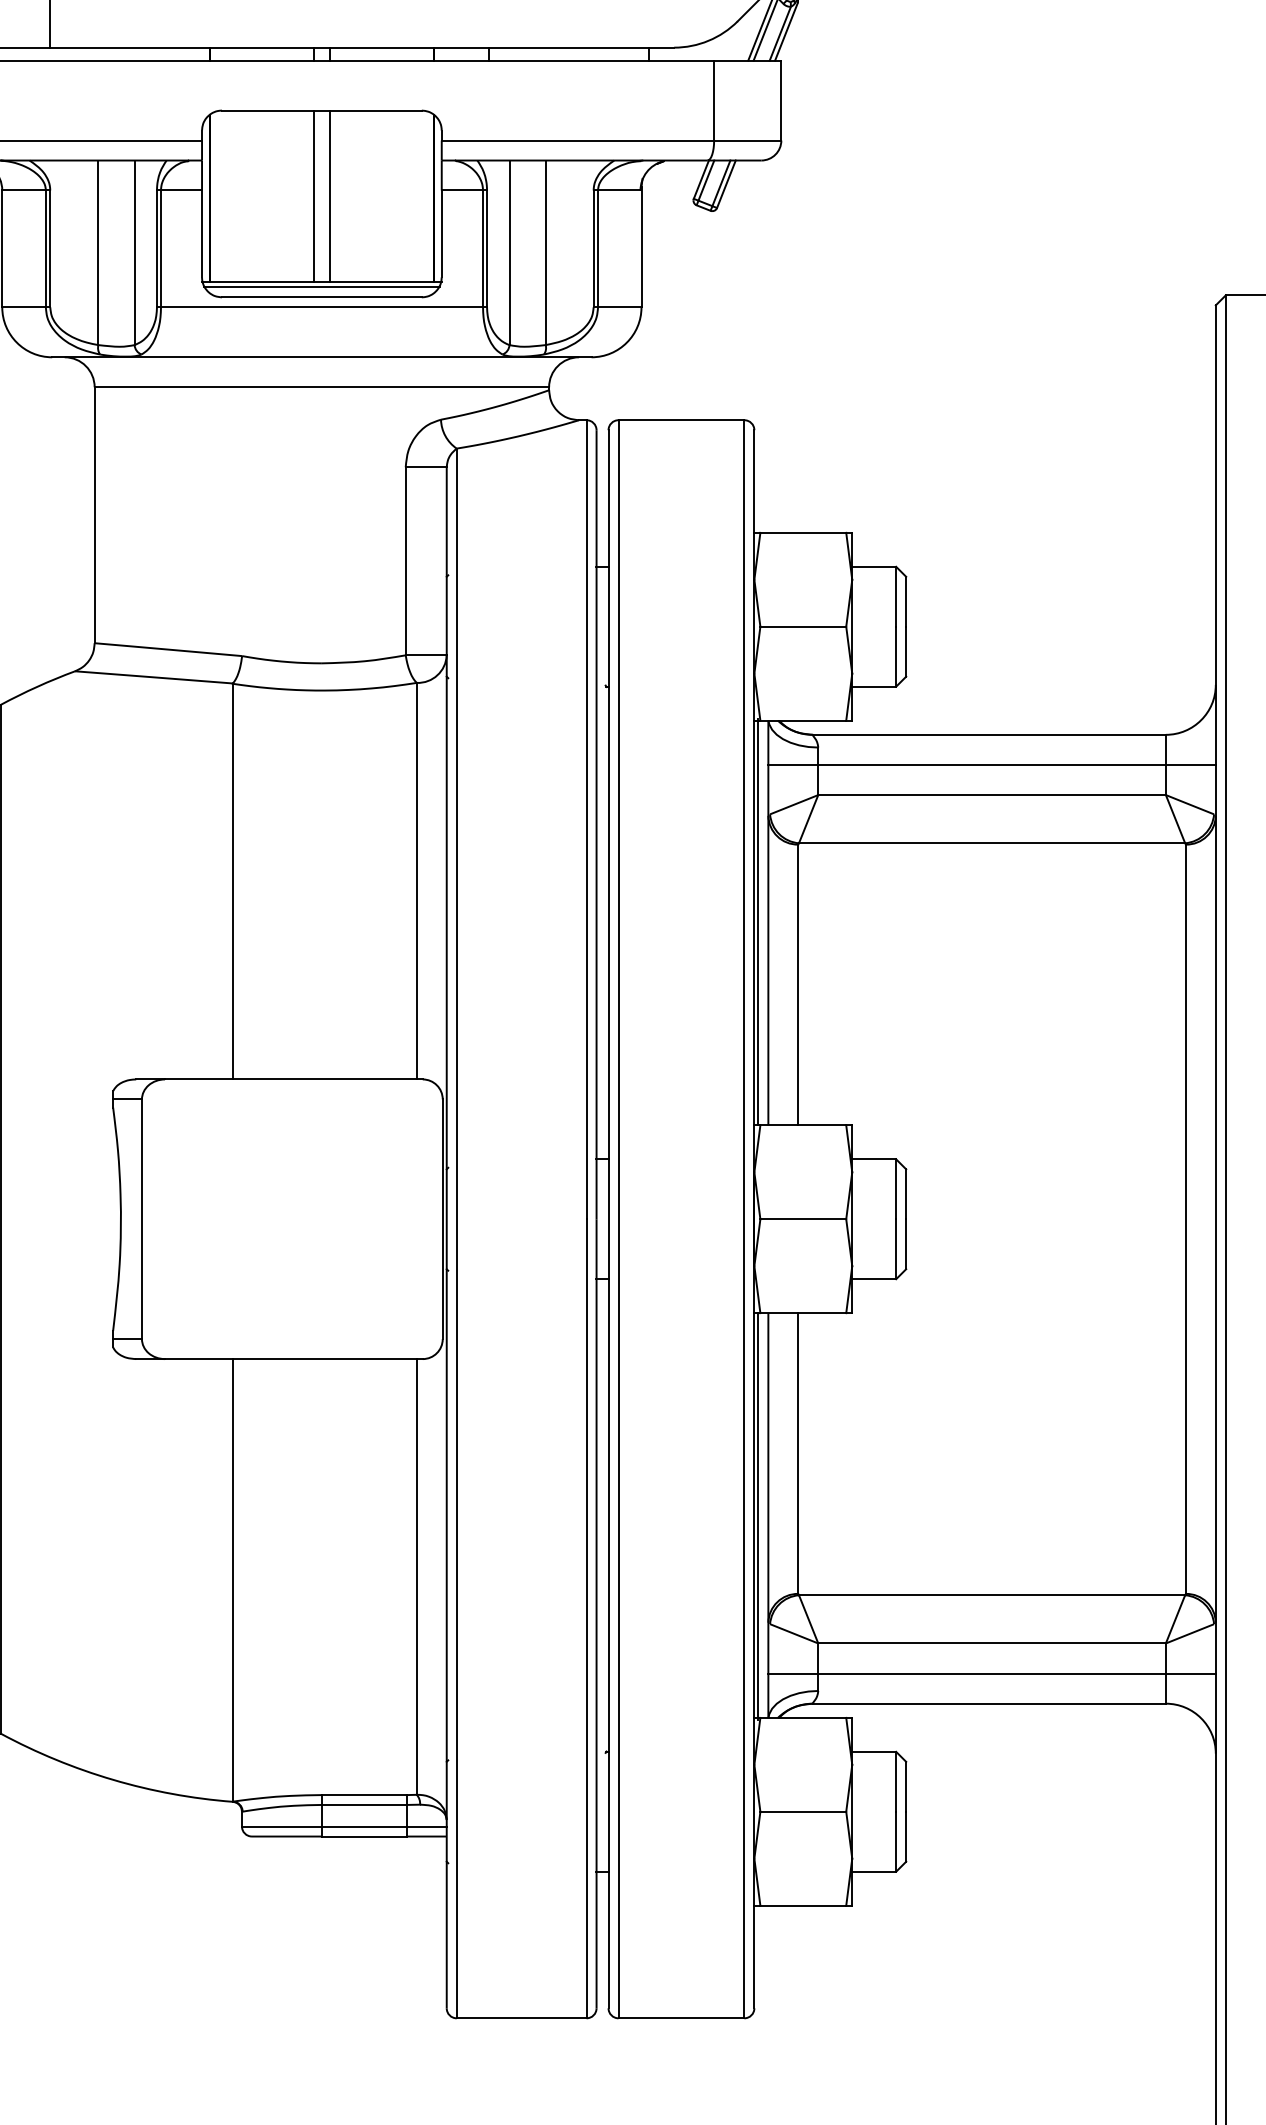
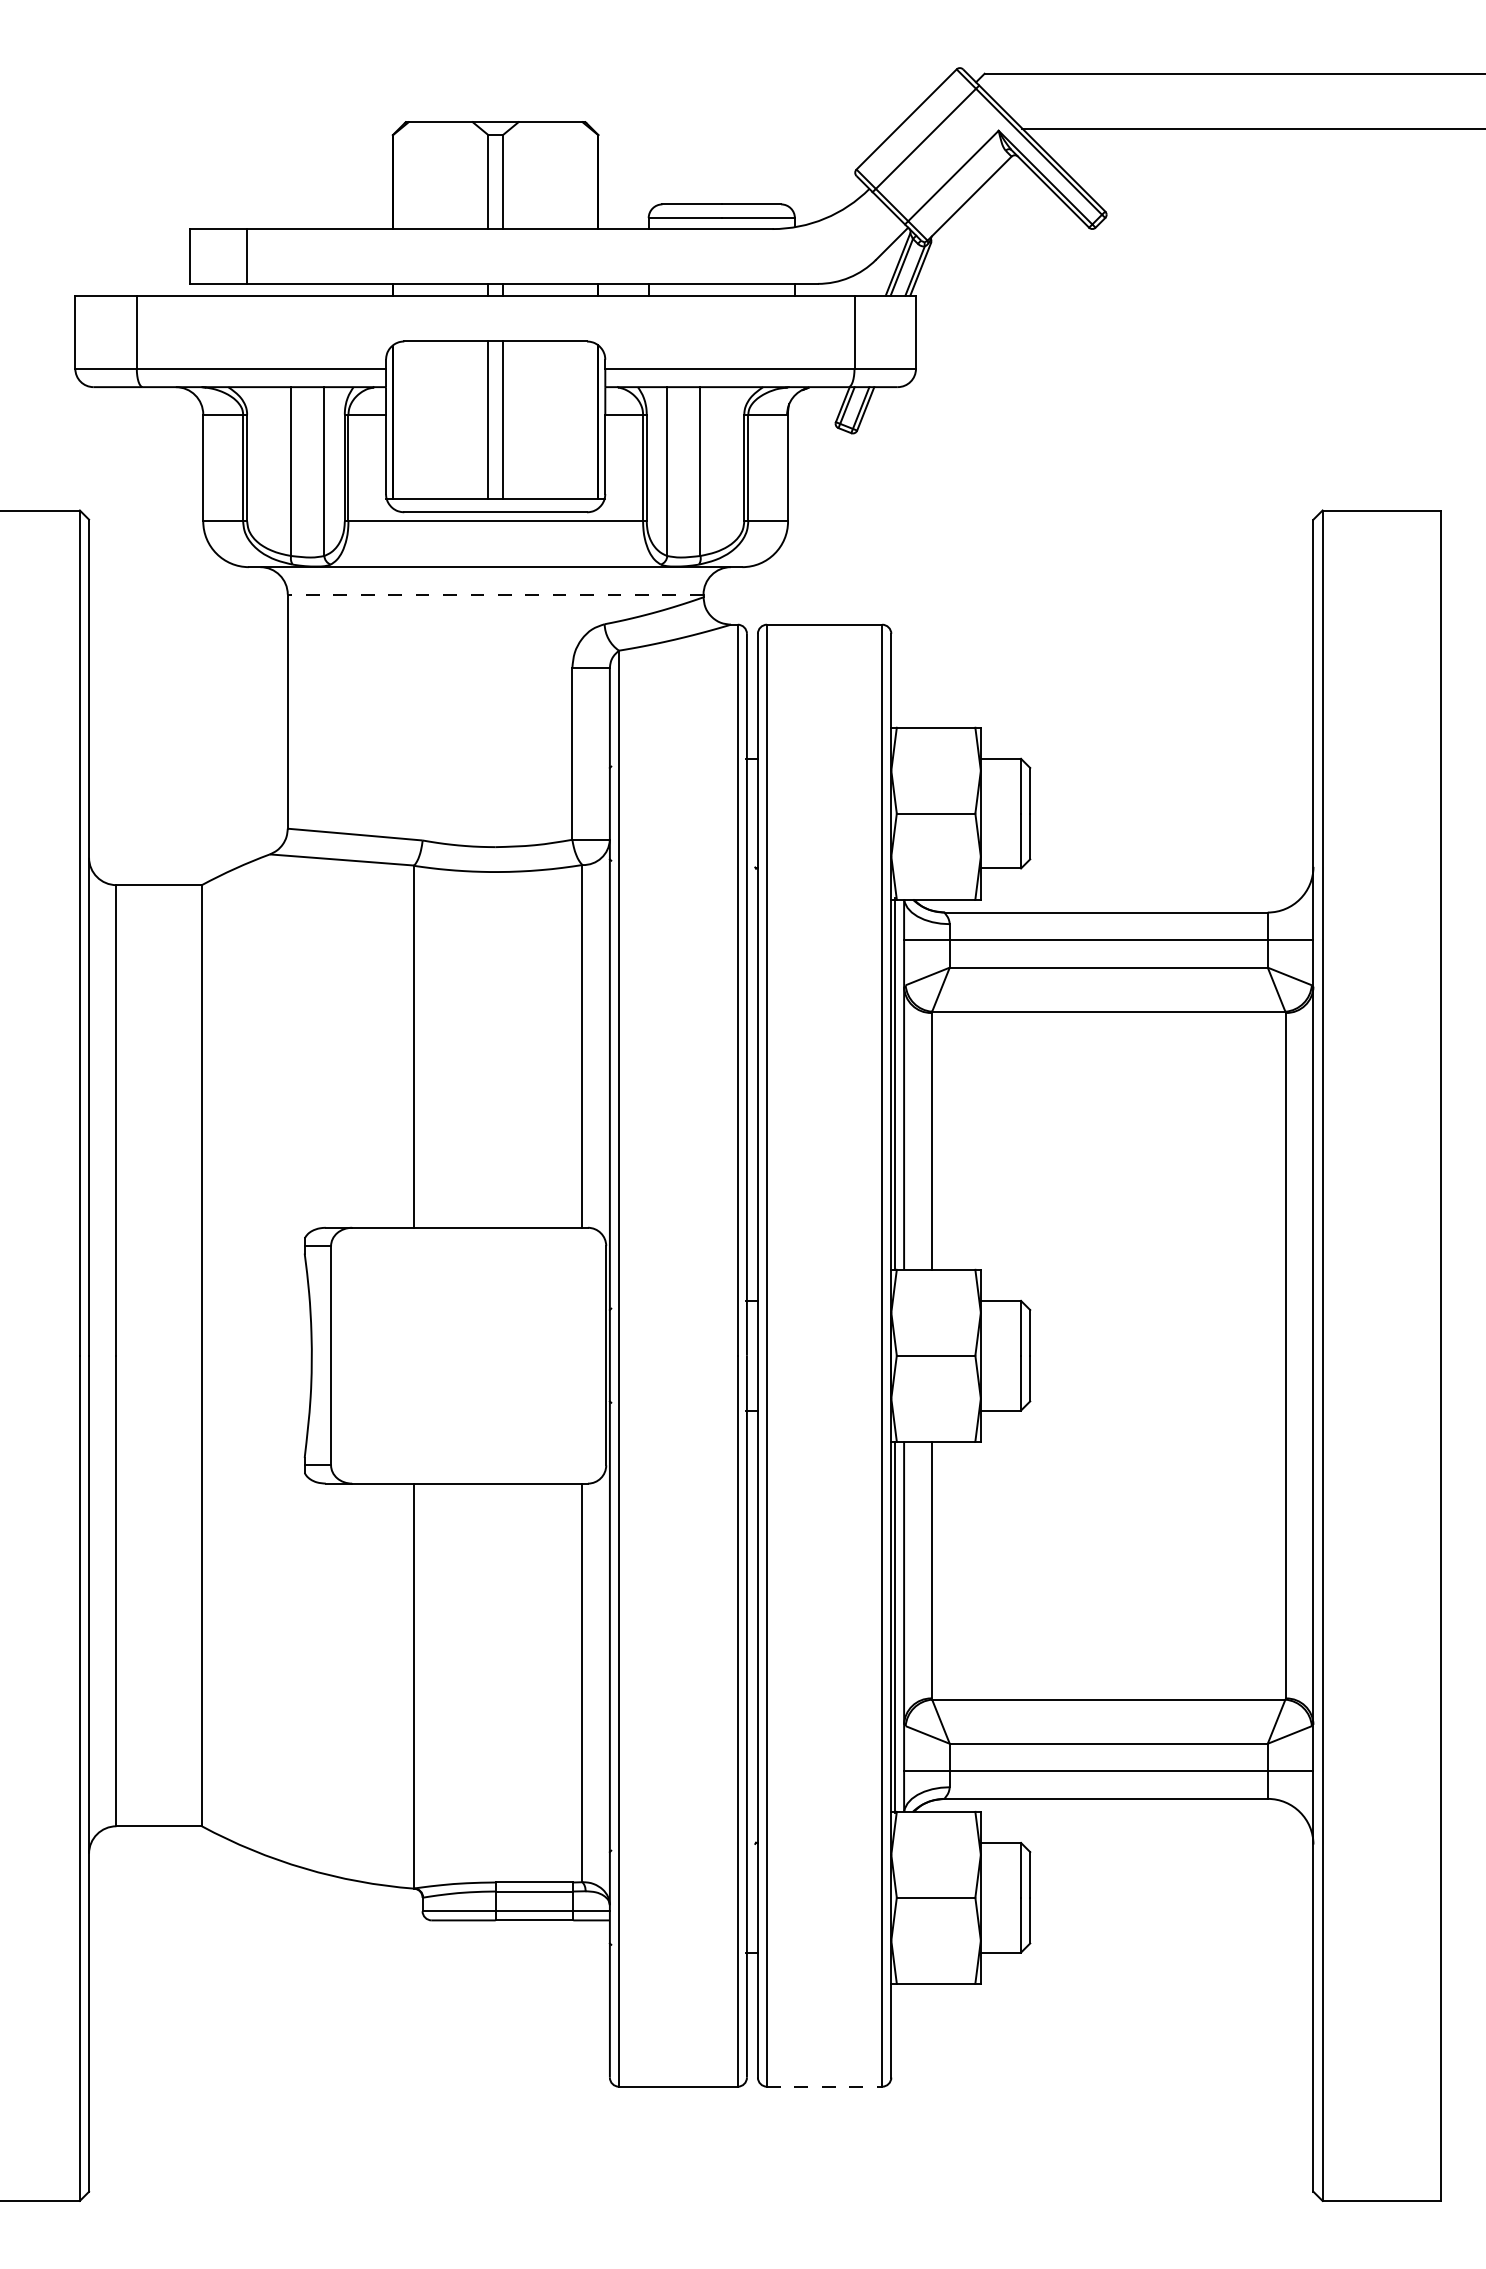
line: (321, 287) -> (495, 503), removed
line: (321, 387) -> (495, 594), solid -> dashed
line: (681, 2018) -> (824, 2086), solid -> dashed

